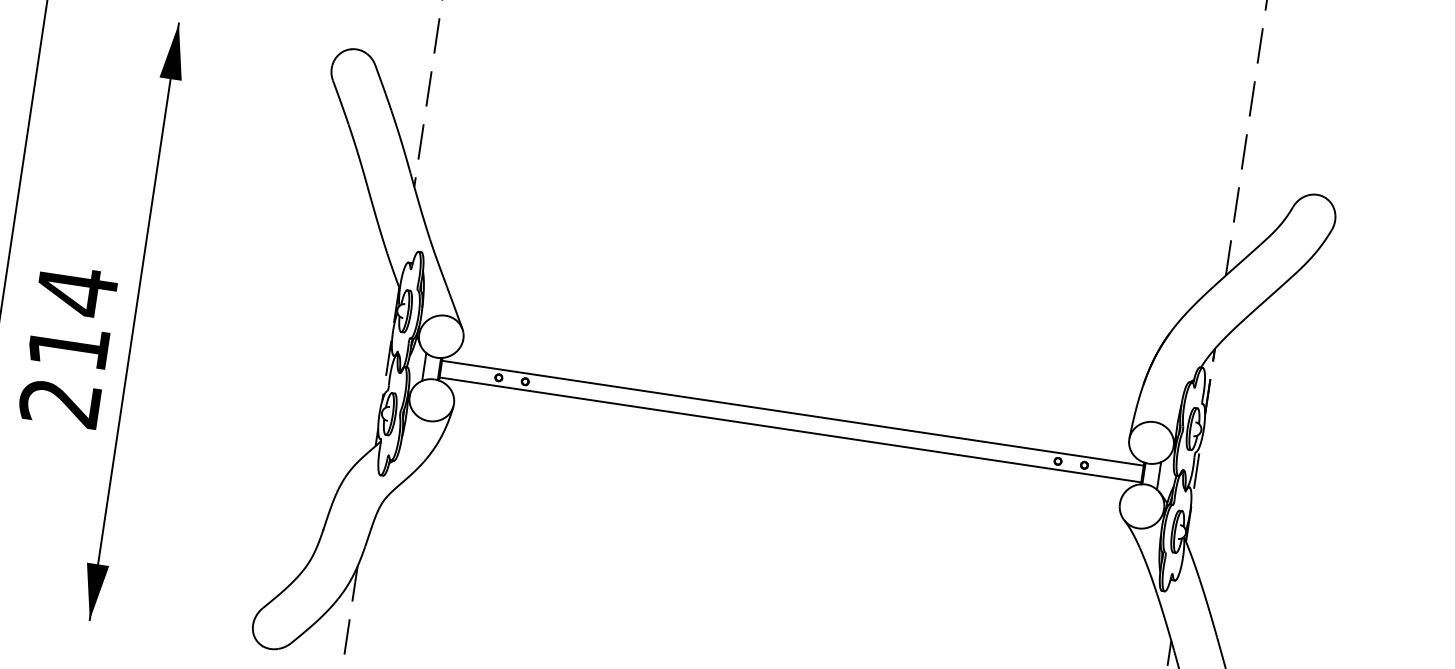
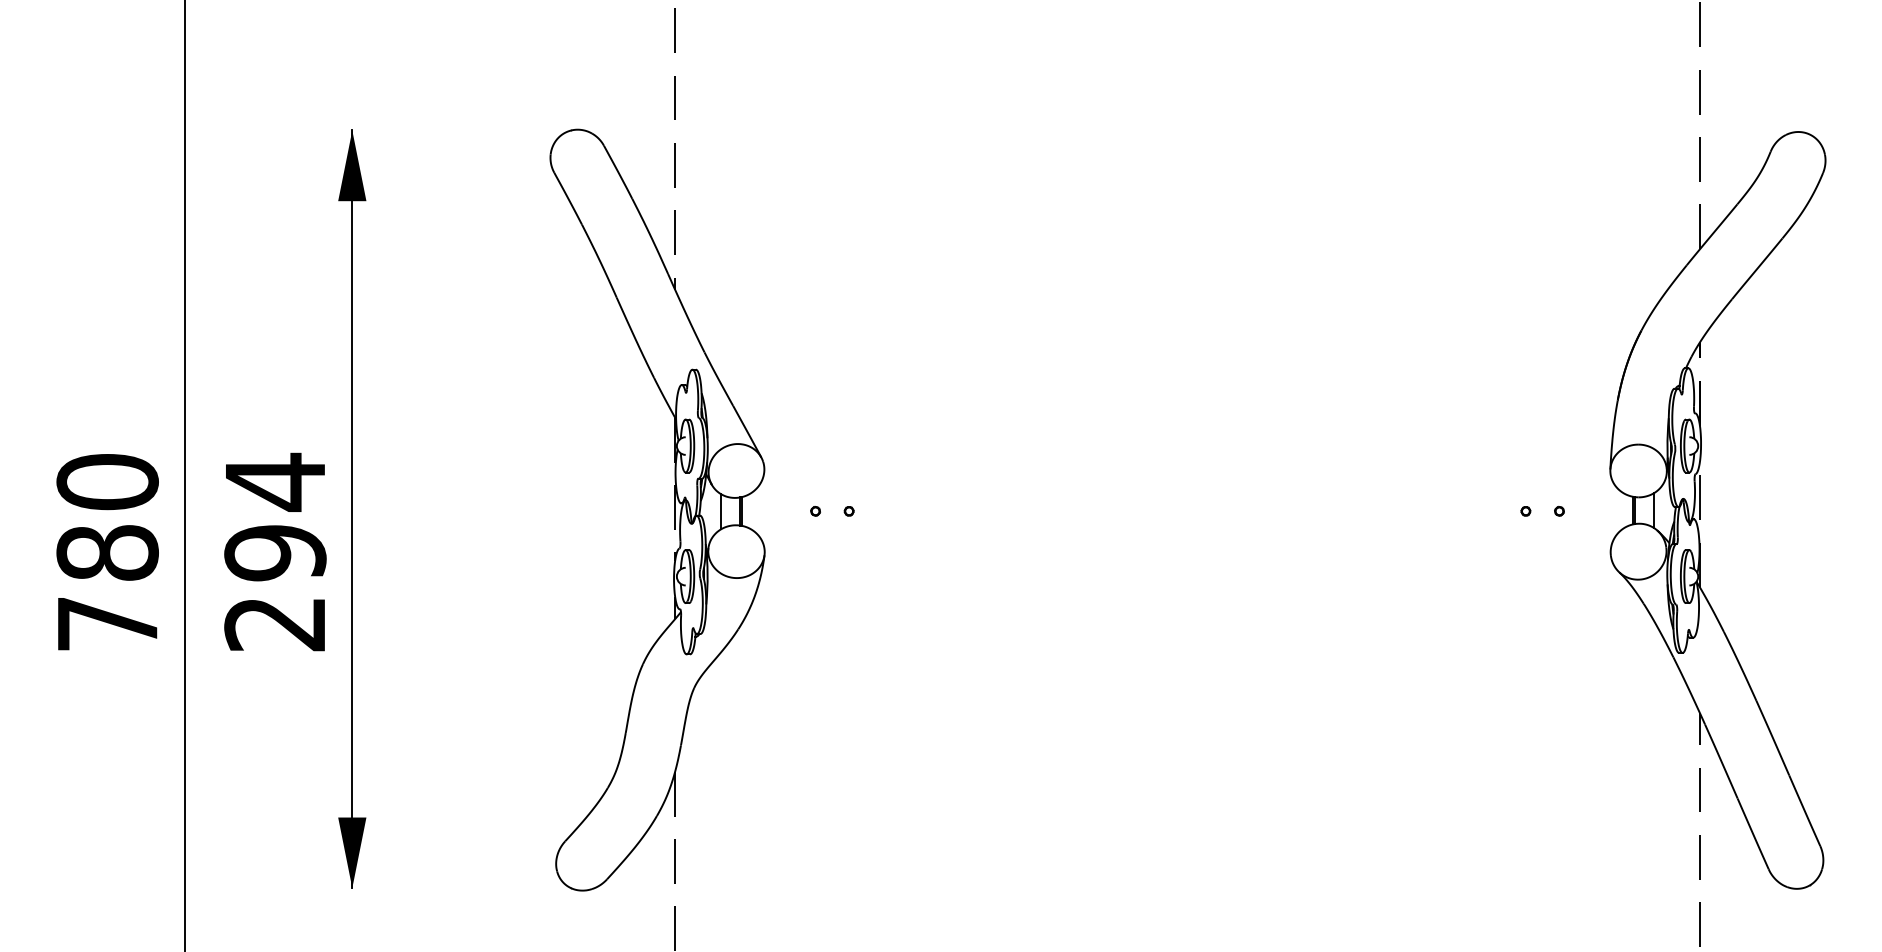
text: (68, 347) -> (275, 553), 214 -> 294
line: (792, 413) -> (1187, 500), removed
line: (790, 429) -> (1187, 521), removed

